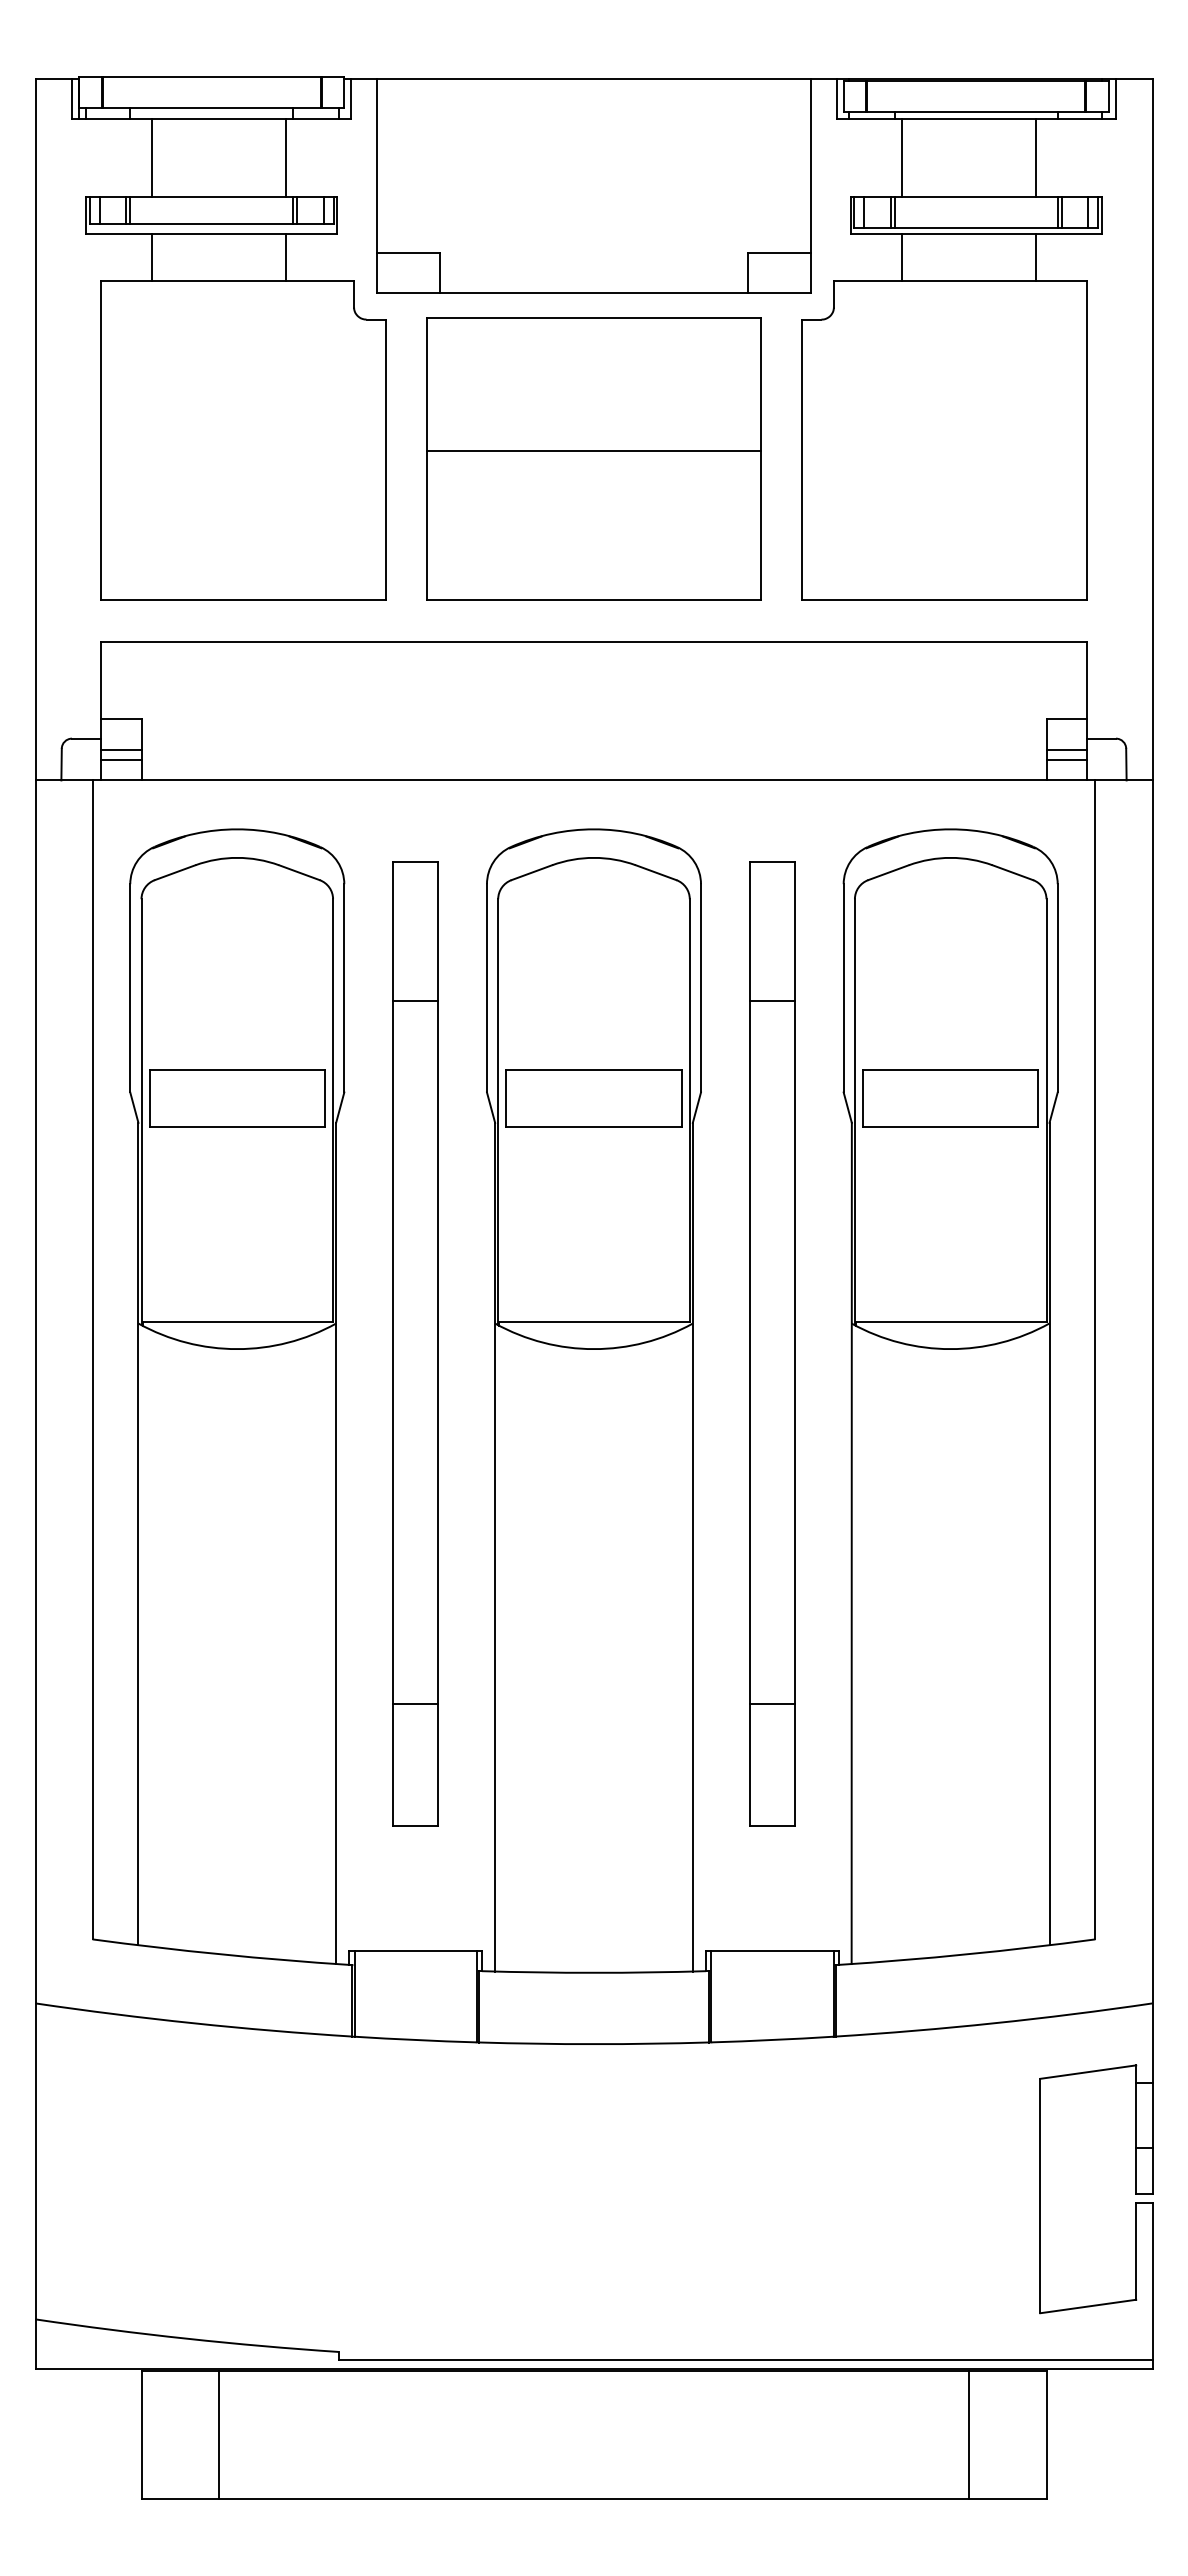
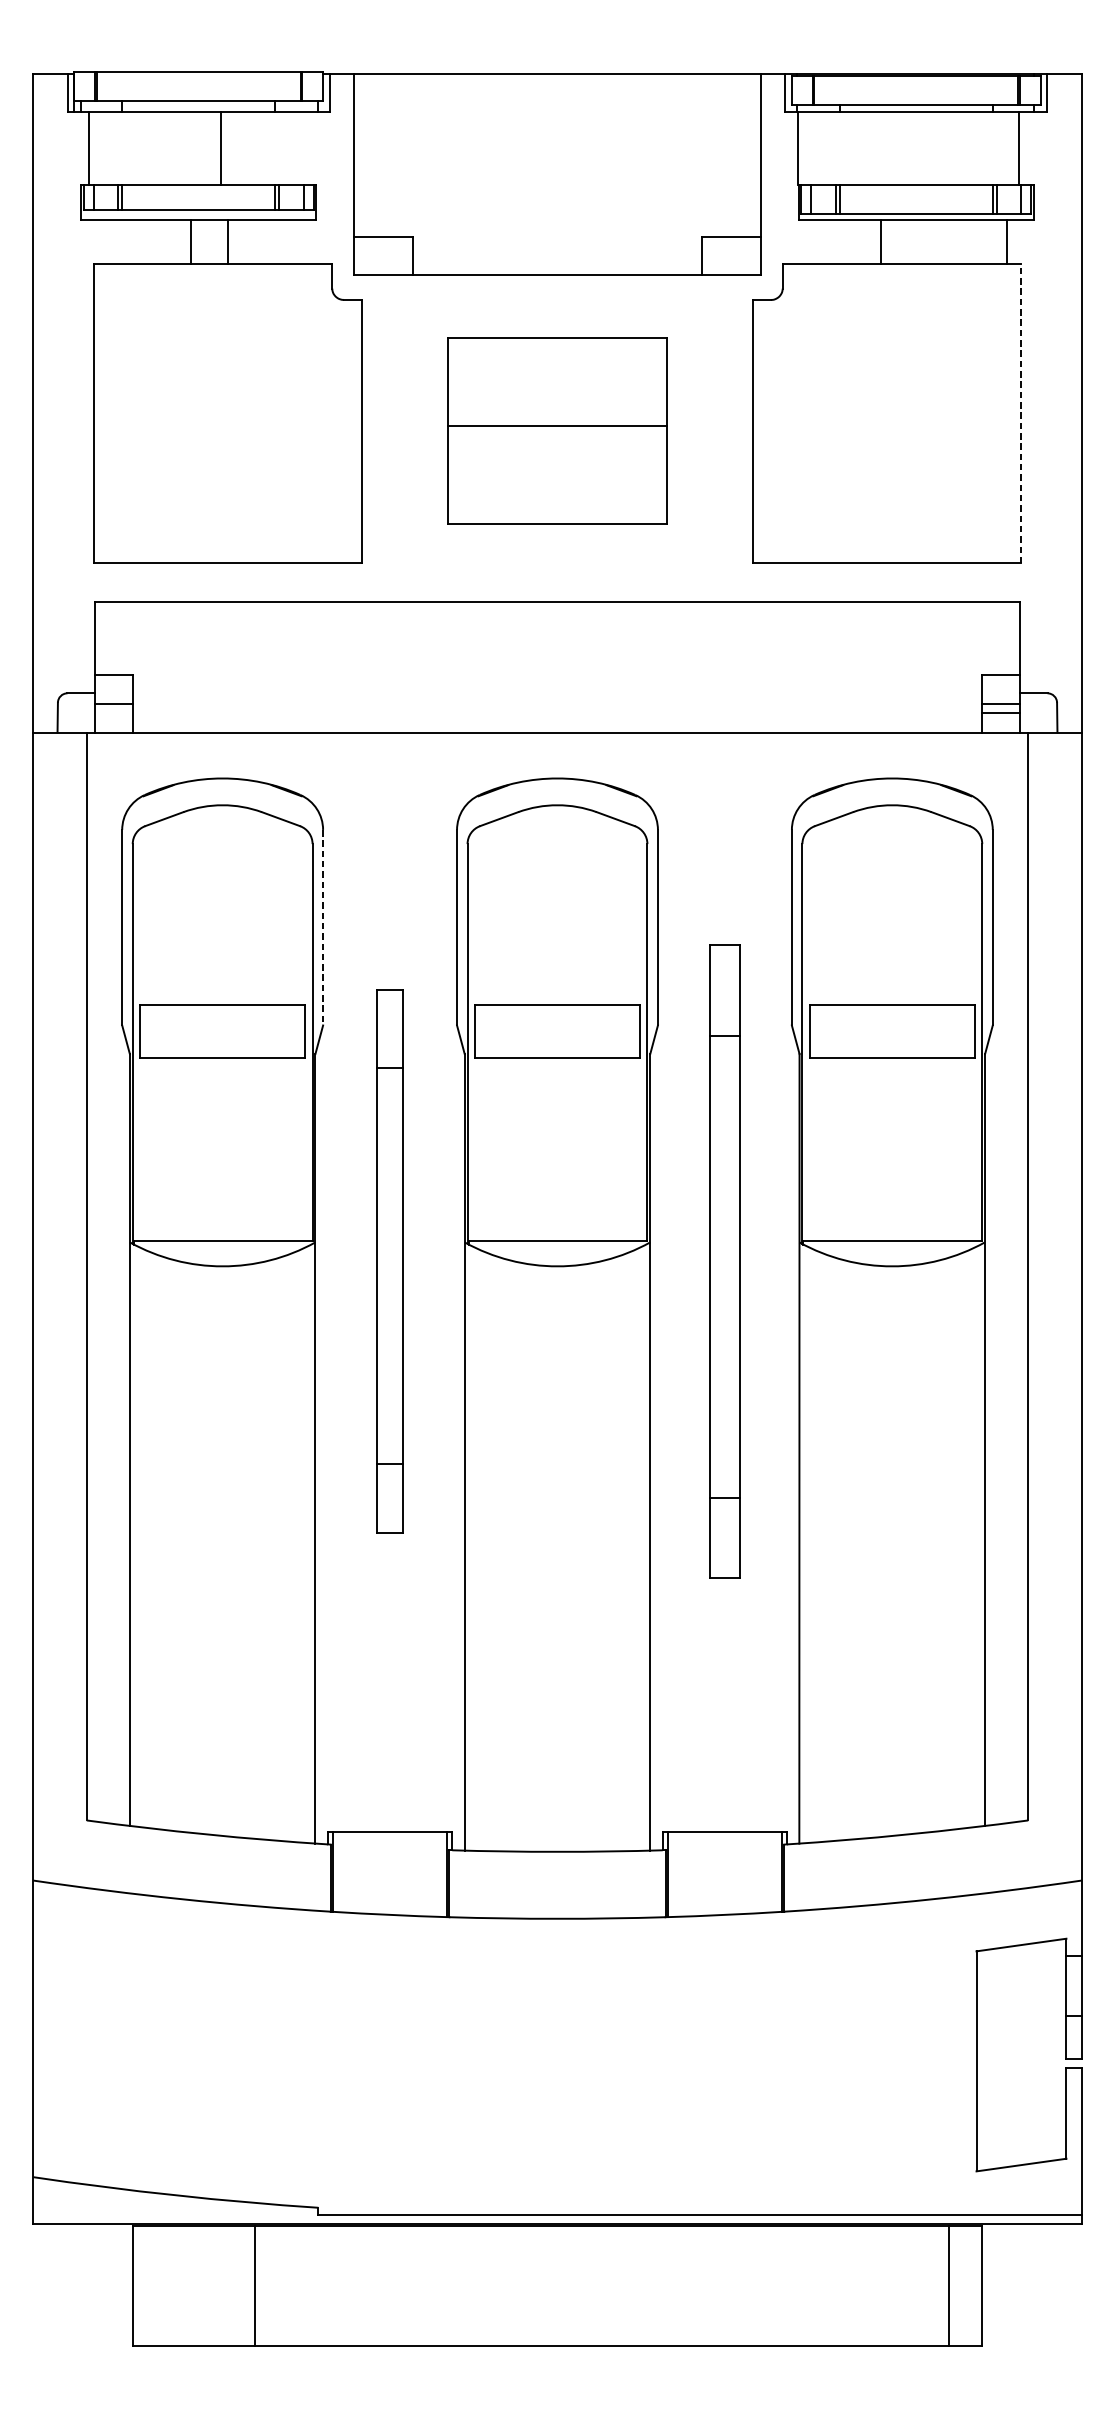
line: (152, 158) -> (89, 148), moved
line: (286, 158) -> (220, 148), moved
line: (901, 158) -> (798, 148), moved
line: (1035, 158) -> (1018, 148), moved
line: (152, 257) -> (190, 241), moved
line: (286, 257) -> (228, 241), moved
line: (901, 257) -> (880, 241), moved
line: (1035, 257) -> (1006, 241), moved
line: (1087, 440) -> (1020, 413), solid -> dashed
part: (593, 458) -> (557, 430), size x0.7
line: (121, 760) -> (113, 713), removed
line: (344, 988) -> (323, 927), solid -> dashed
part: (415, 1343) -> (389, 1261), size x0.6
part: (772, 1343) -> (725, 1261), size x0.7
line: (218, 2434) -> (254, 2285), moved
line: (969, 2434) -> (949, 2285), moved

